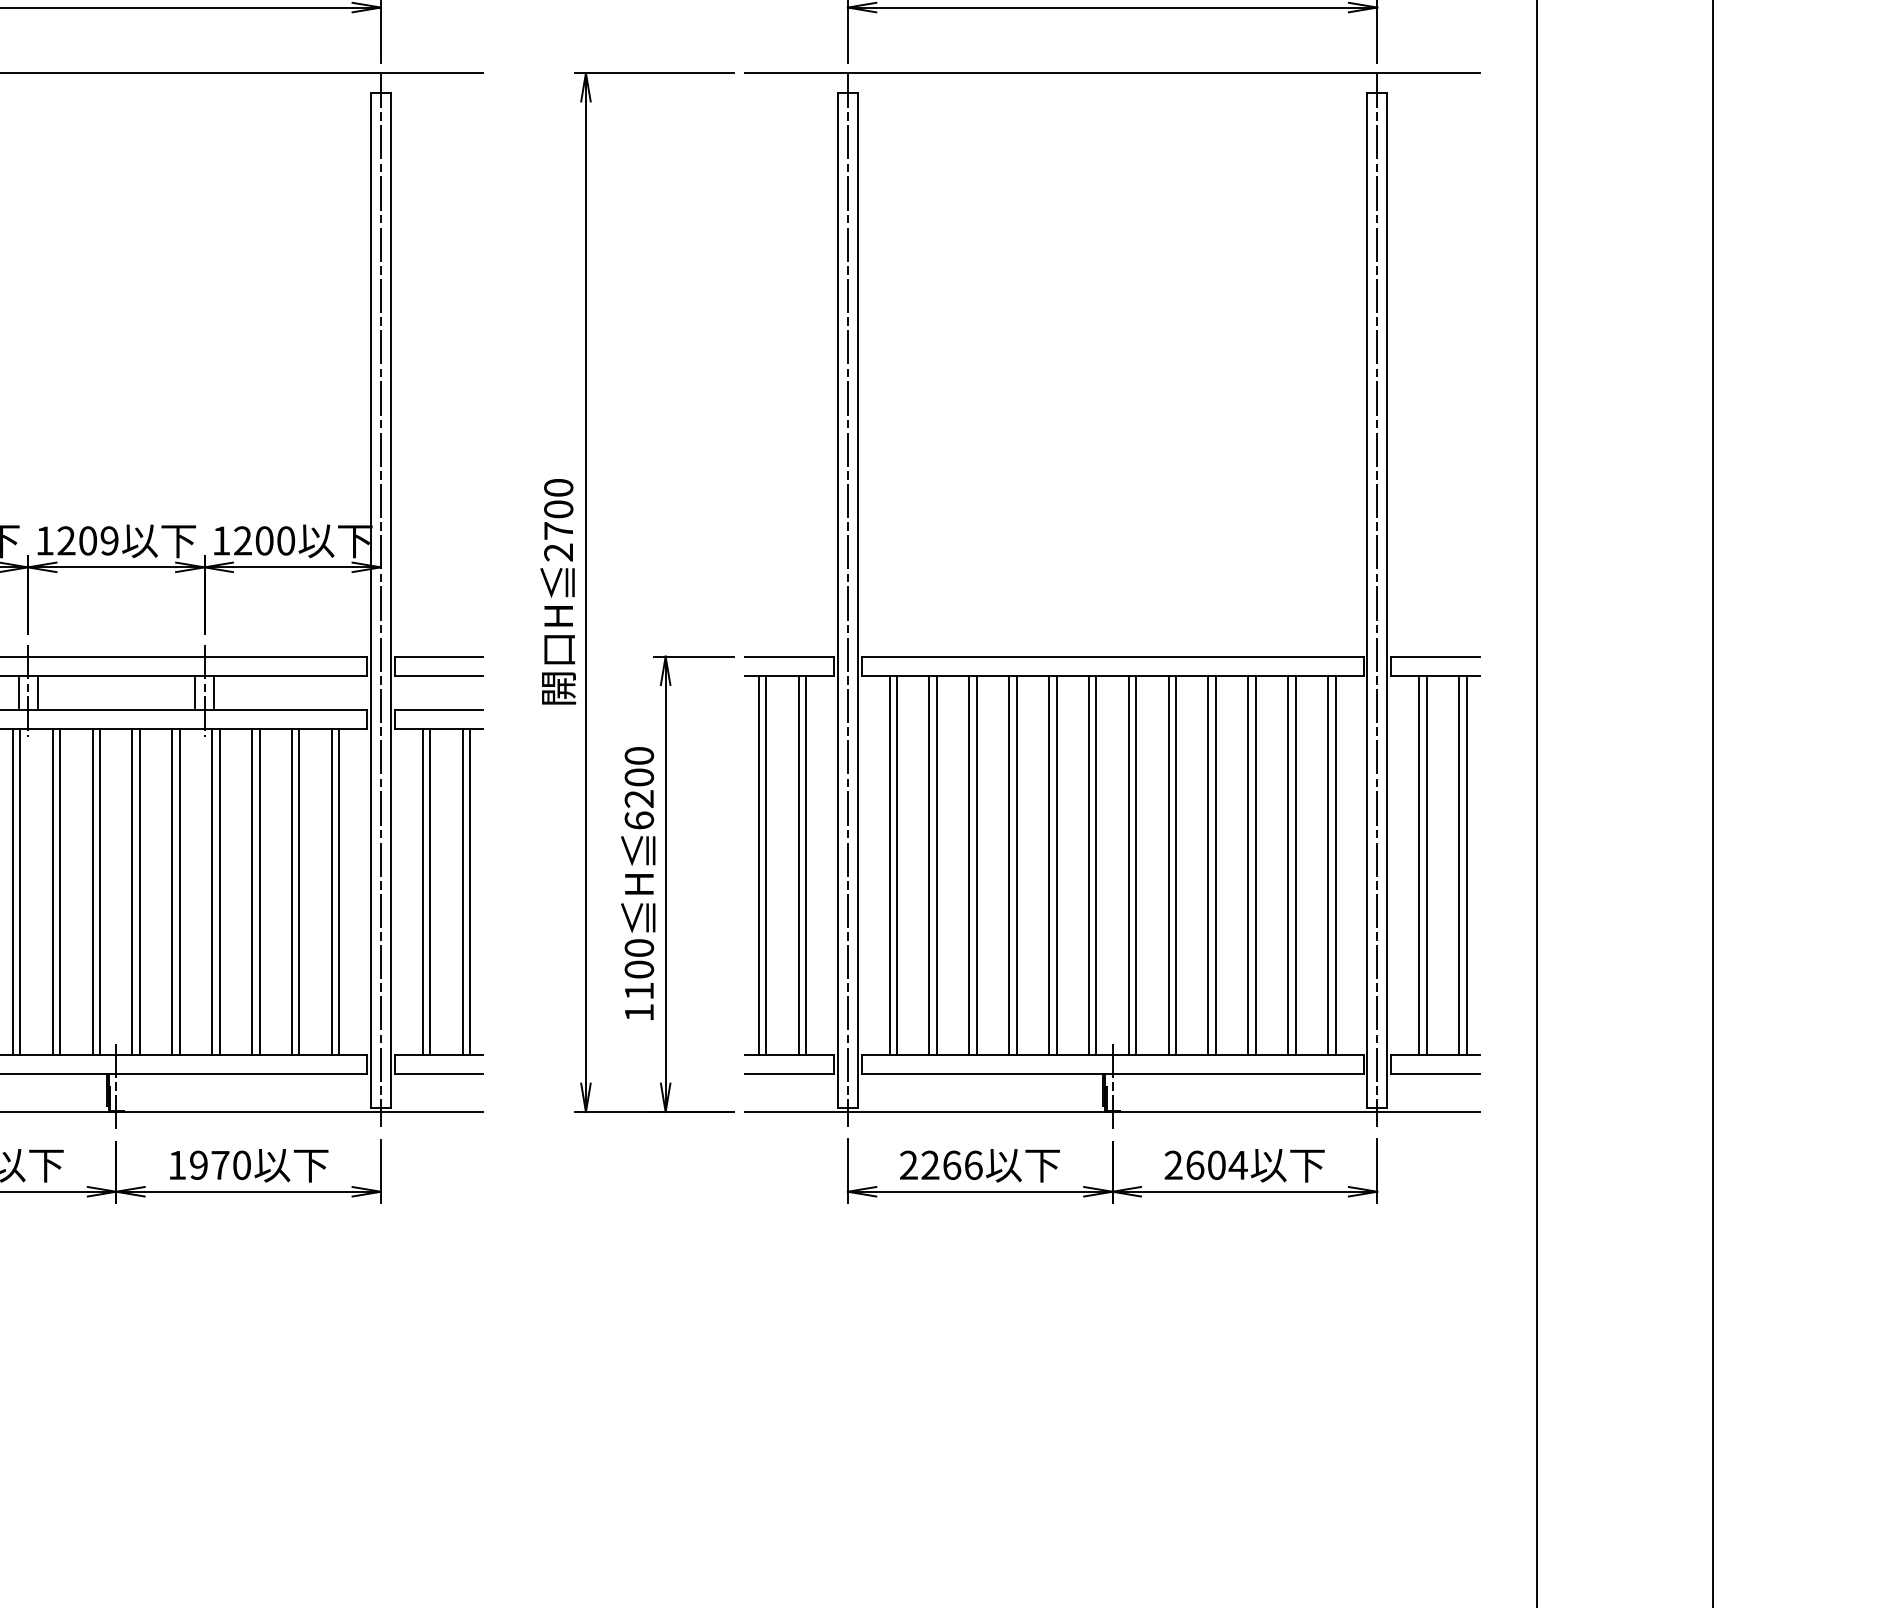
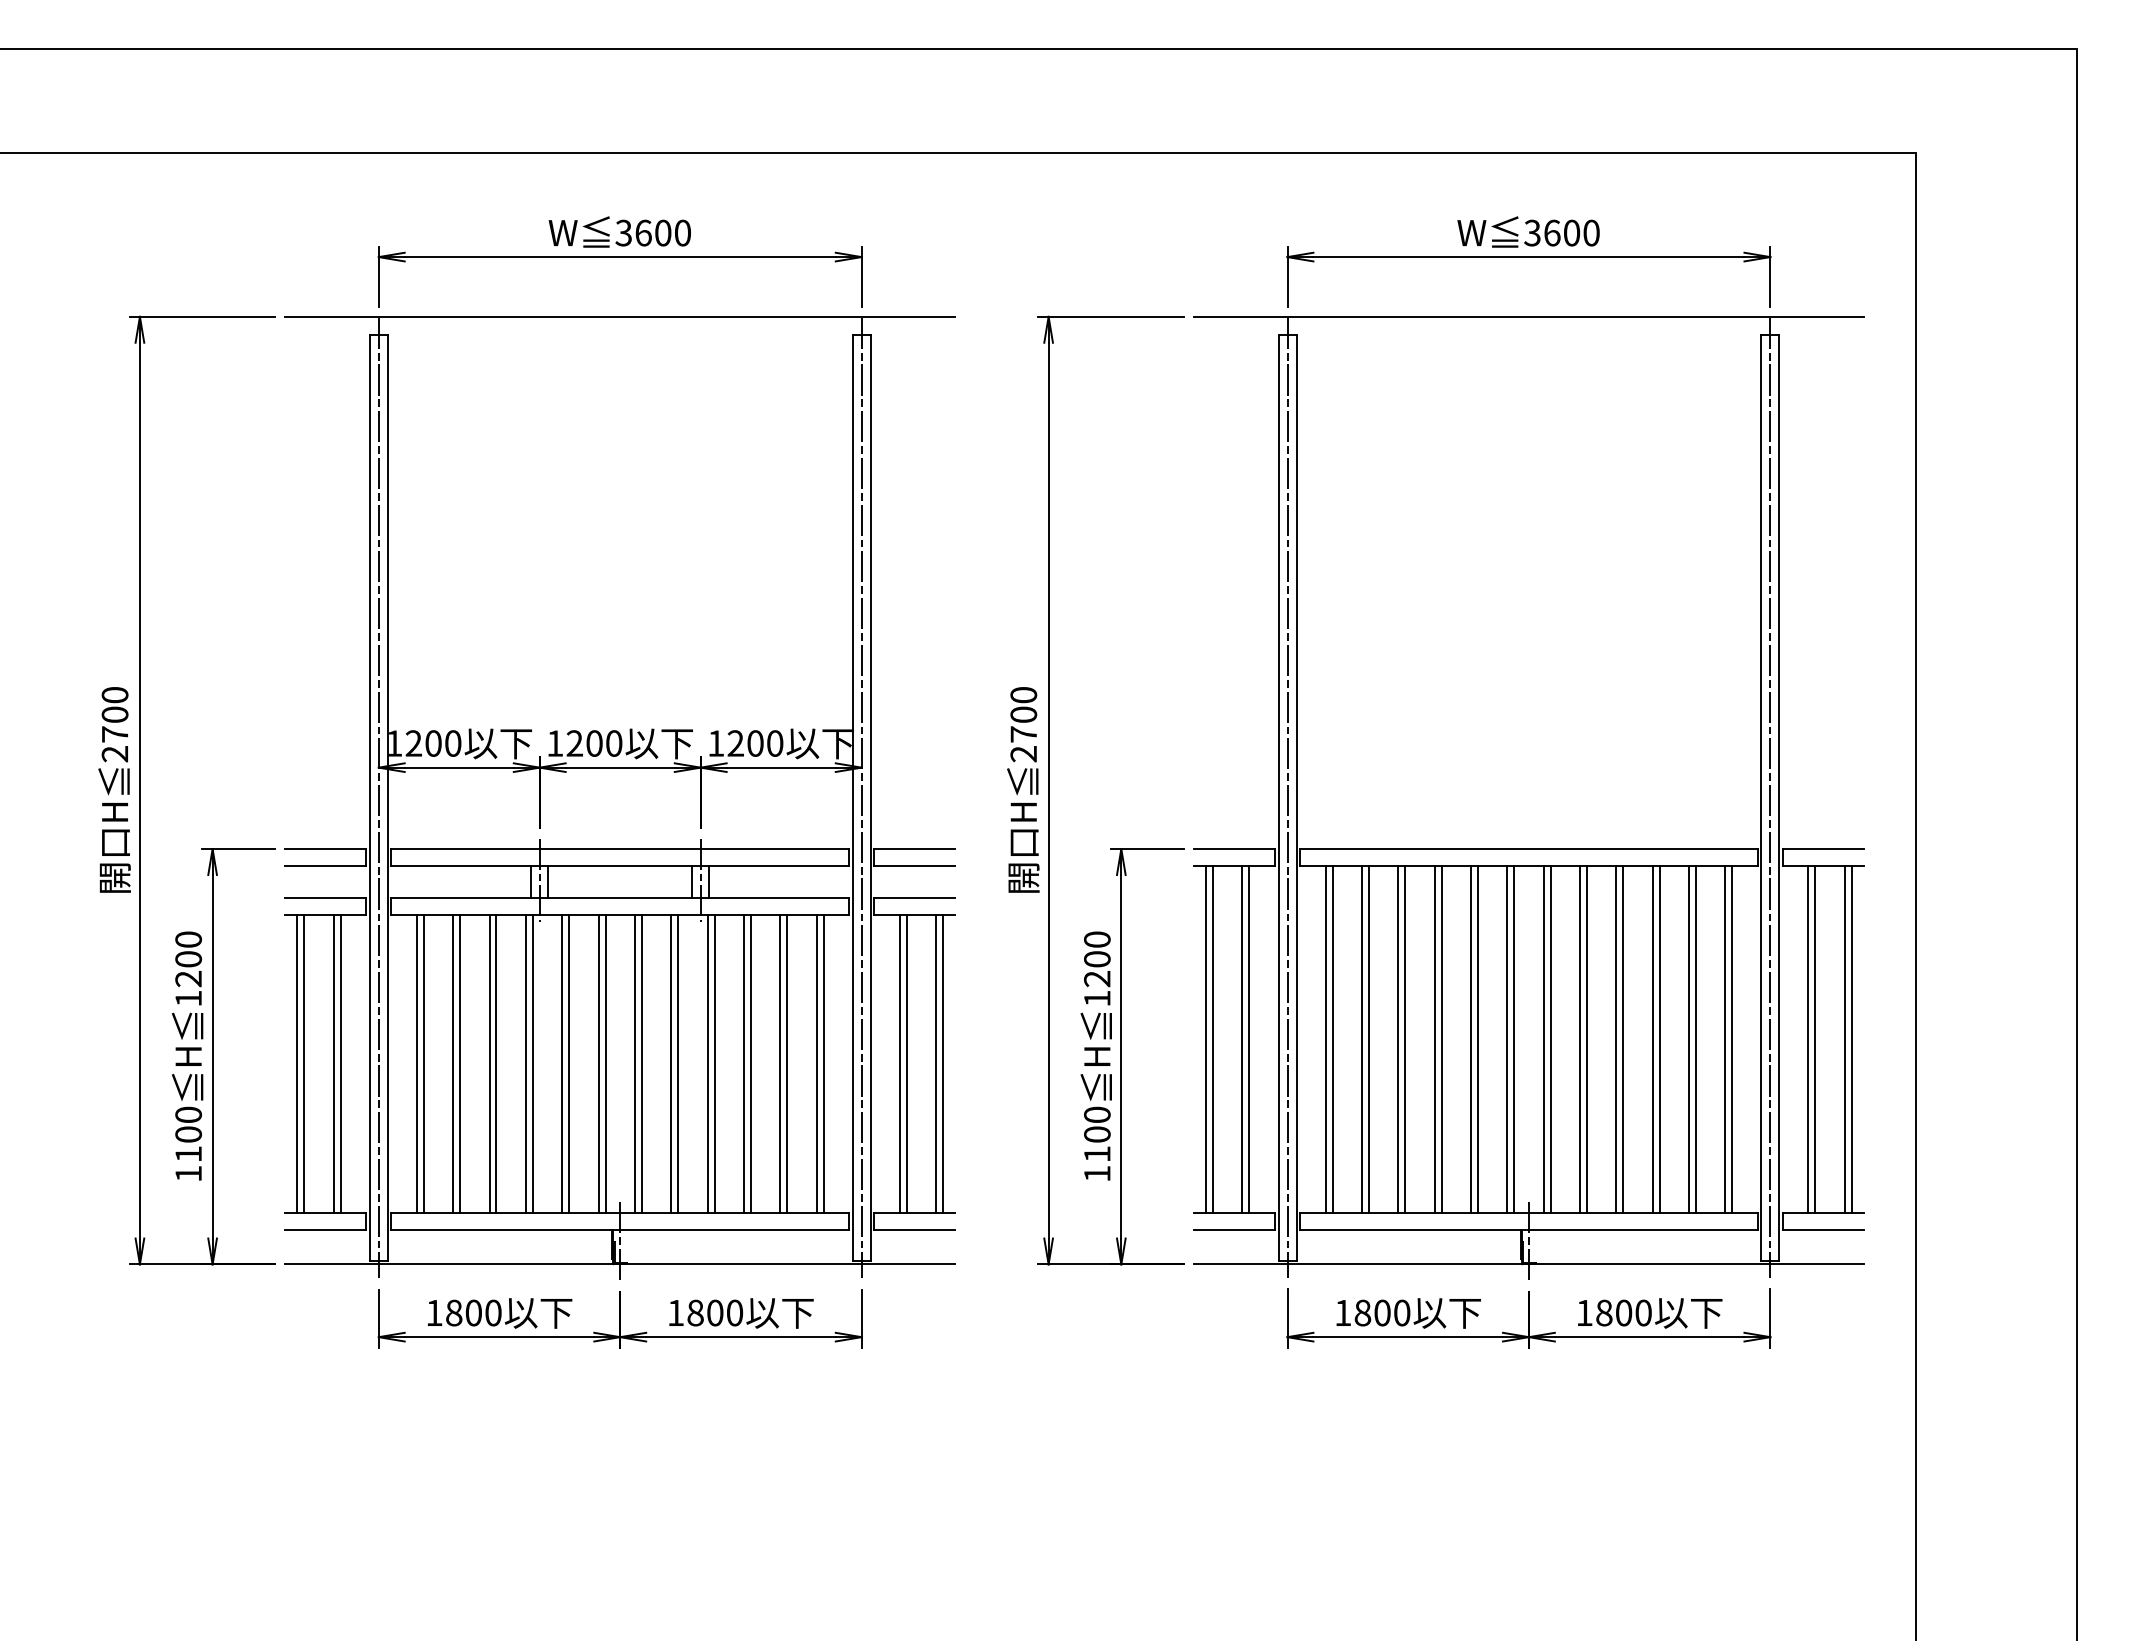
text: (109, 540) -> (614, 743), 1209 -> 1200
text: (639, 820) -> (1097, 998), 6200 -> 1200
text: (209, 1164) -> (705, 1312), 1970 -> 1800
text: (941, 1164) -> (1372, 1312), 2266 -> 1800
text: (1206, 1164) -> (1614, 1312), 2604 -> 1800

